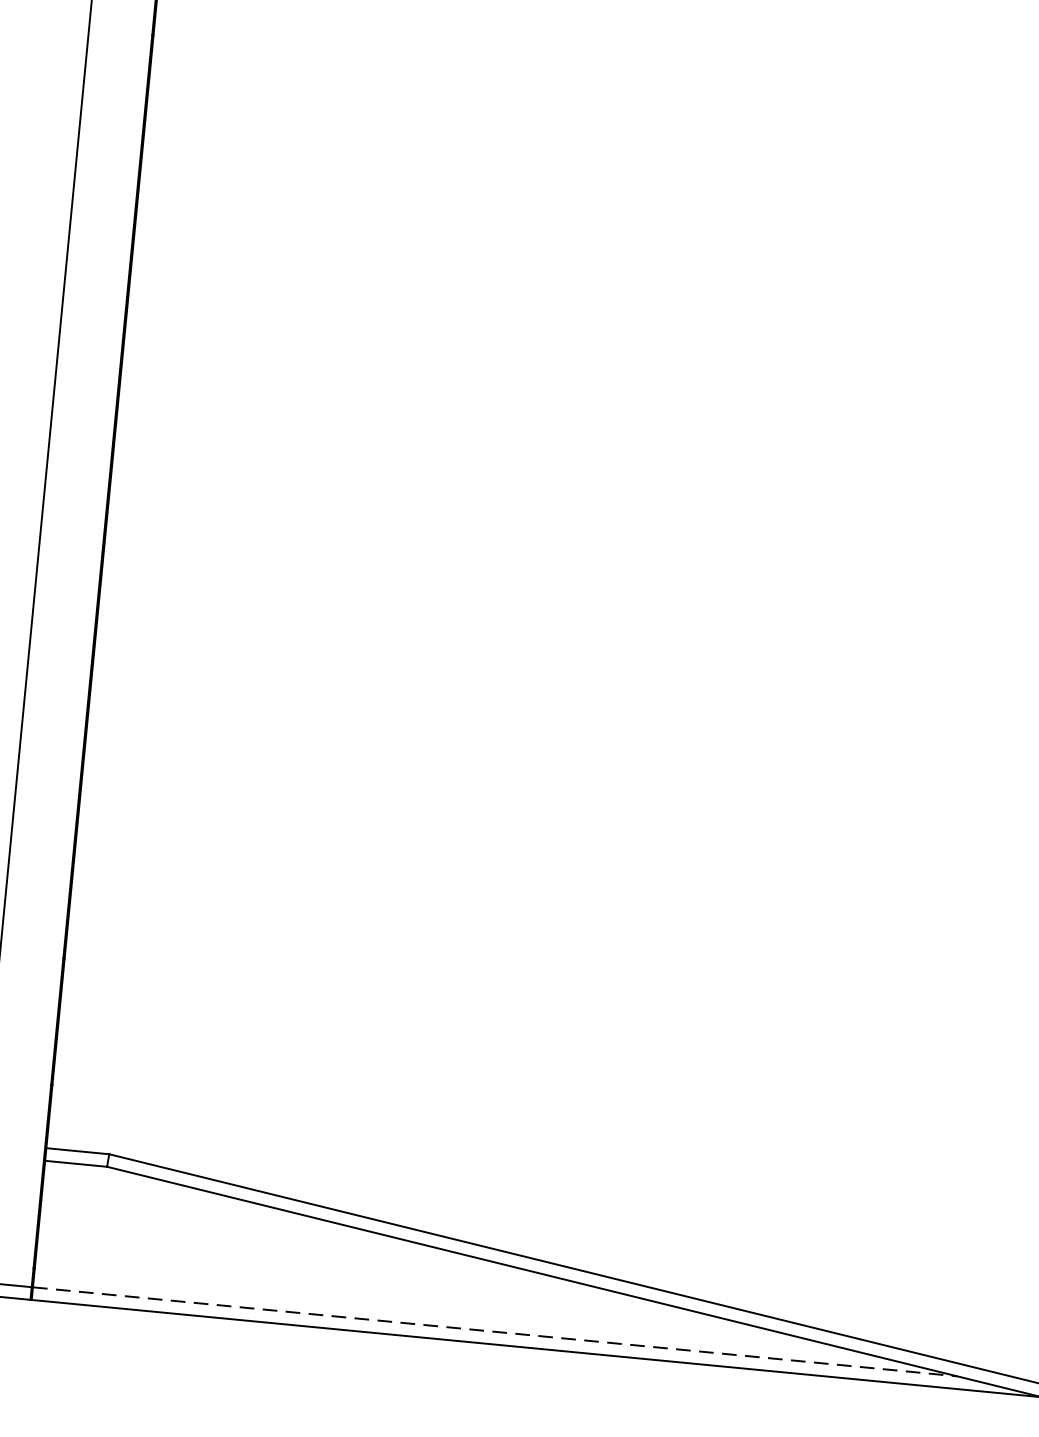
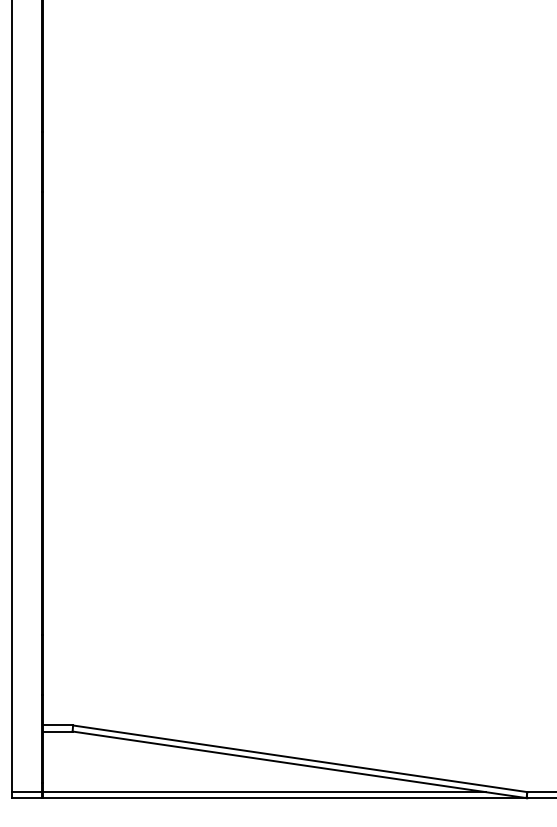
line: (495, 1332) -> (264, 792), dashed -> solid

